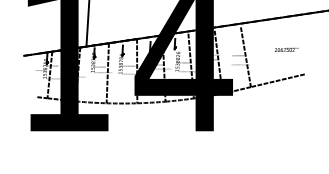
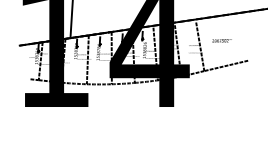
text: (286, 49) -> (221, 40), moved

